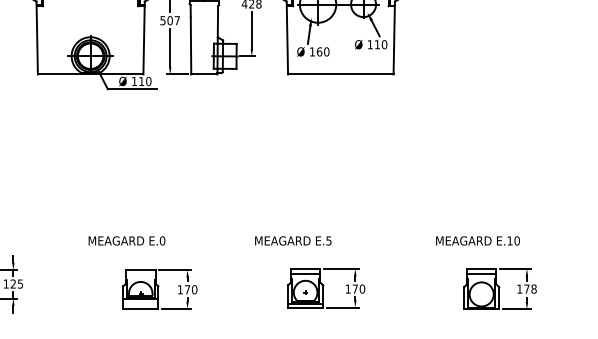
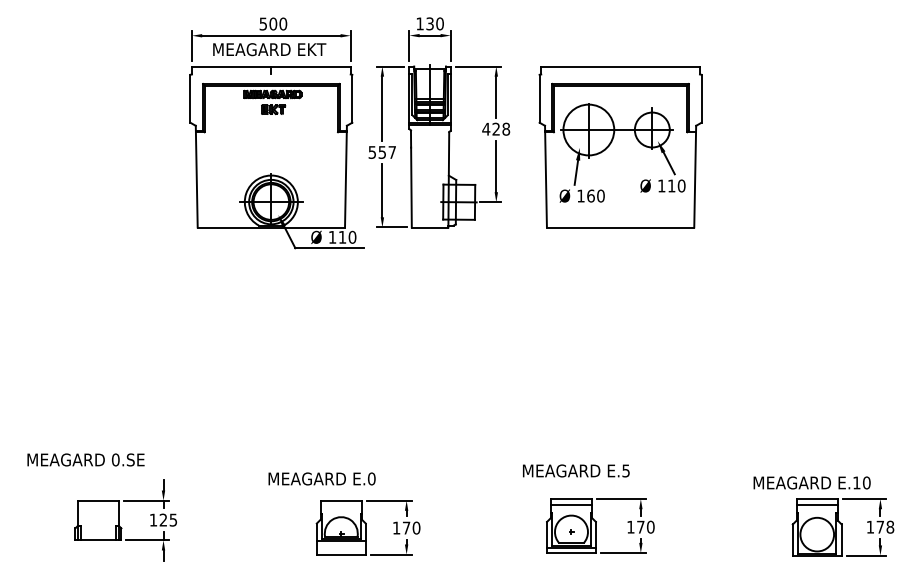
text: (170, 20) -> (382, 152), 507 -> 557
text: (126, 240) -> (321, 478), moved
text: (293, 240) -> (576, 470), moved
text: (477, 240) -> (811, 482), moved

